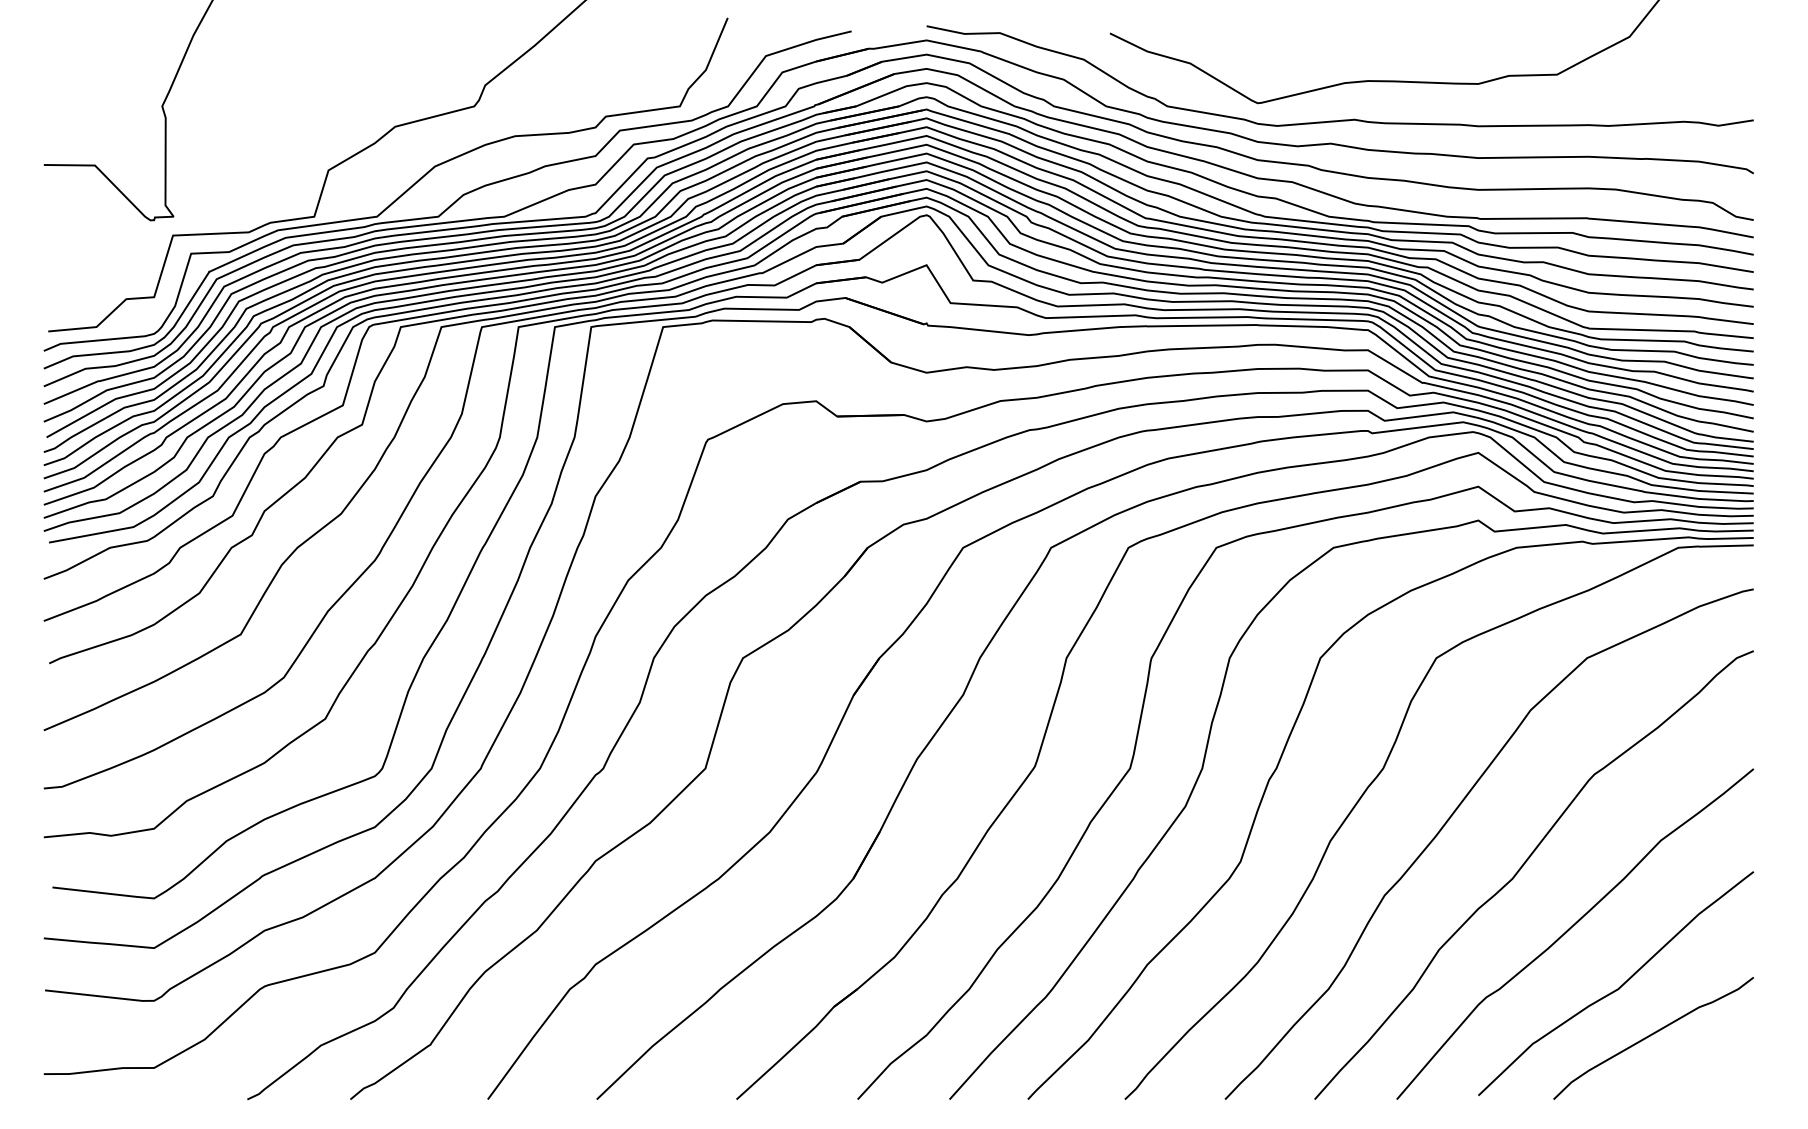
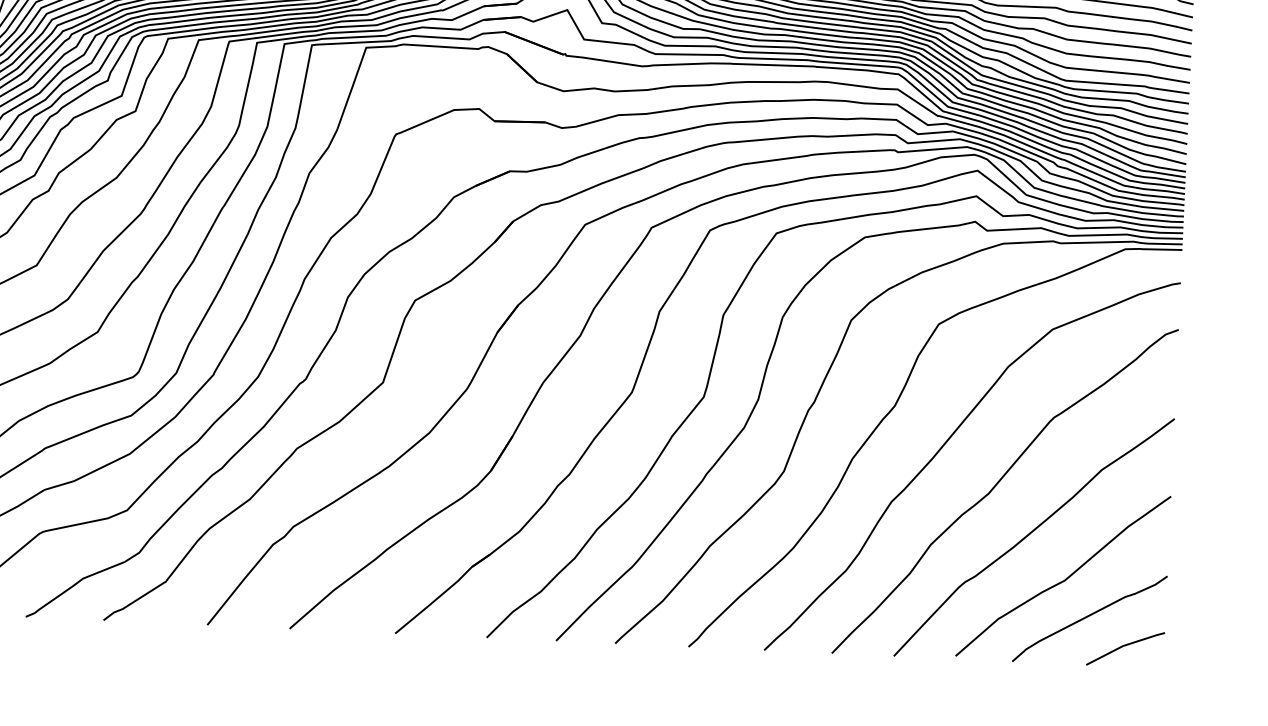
line: (1701, 1072) -> (1124, 646), added

